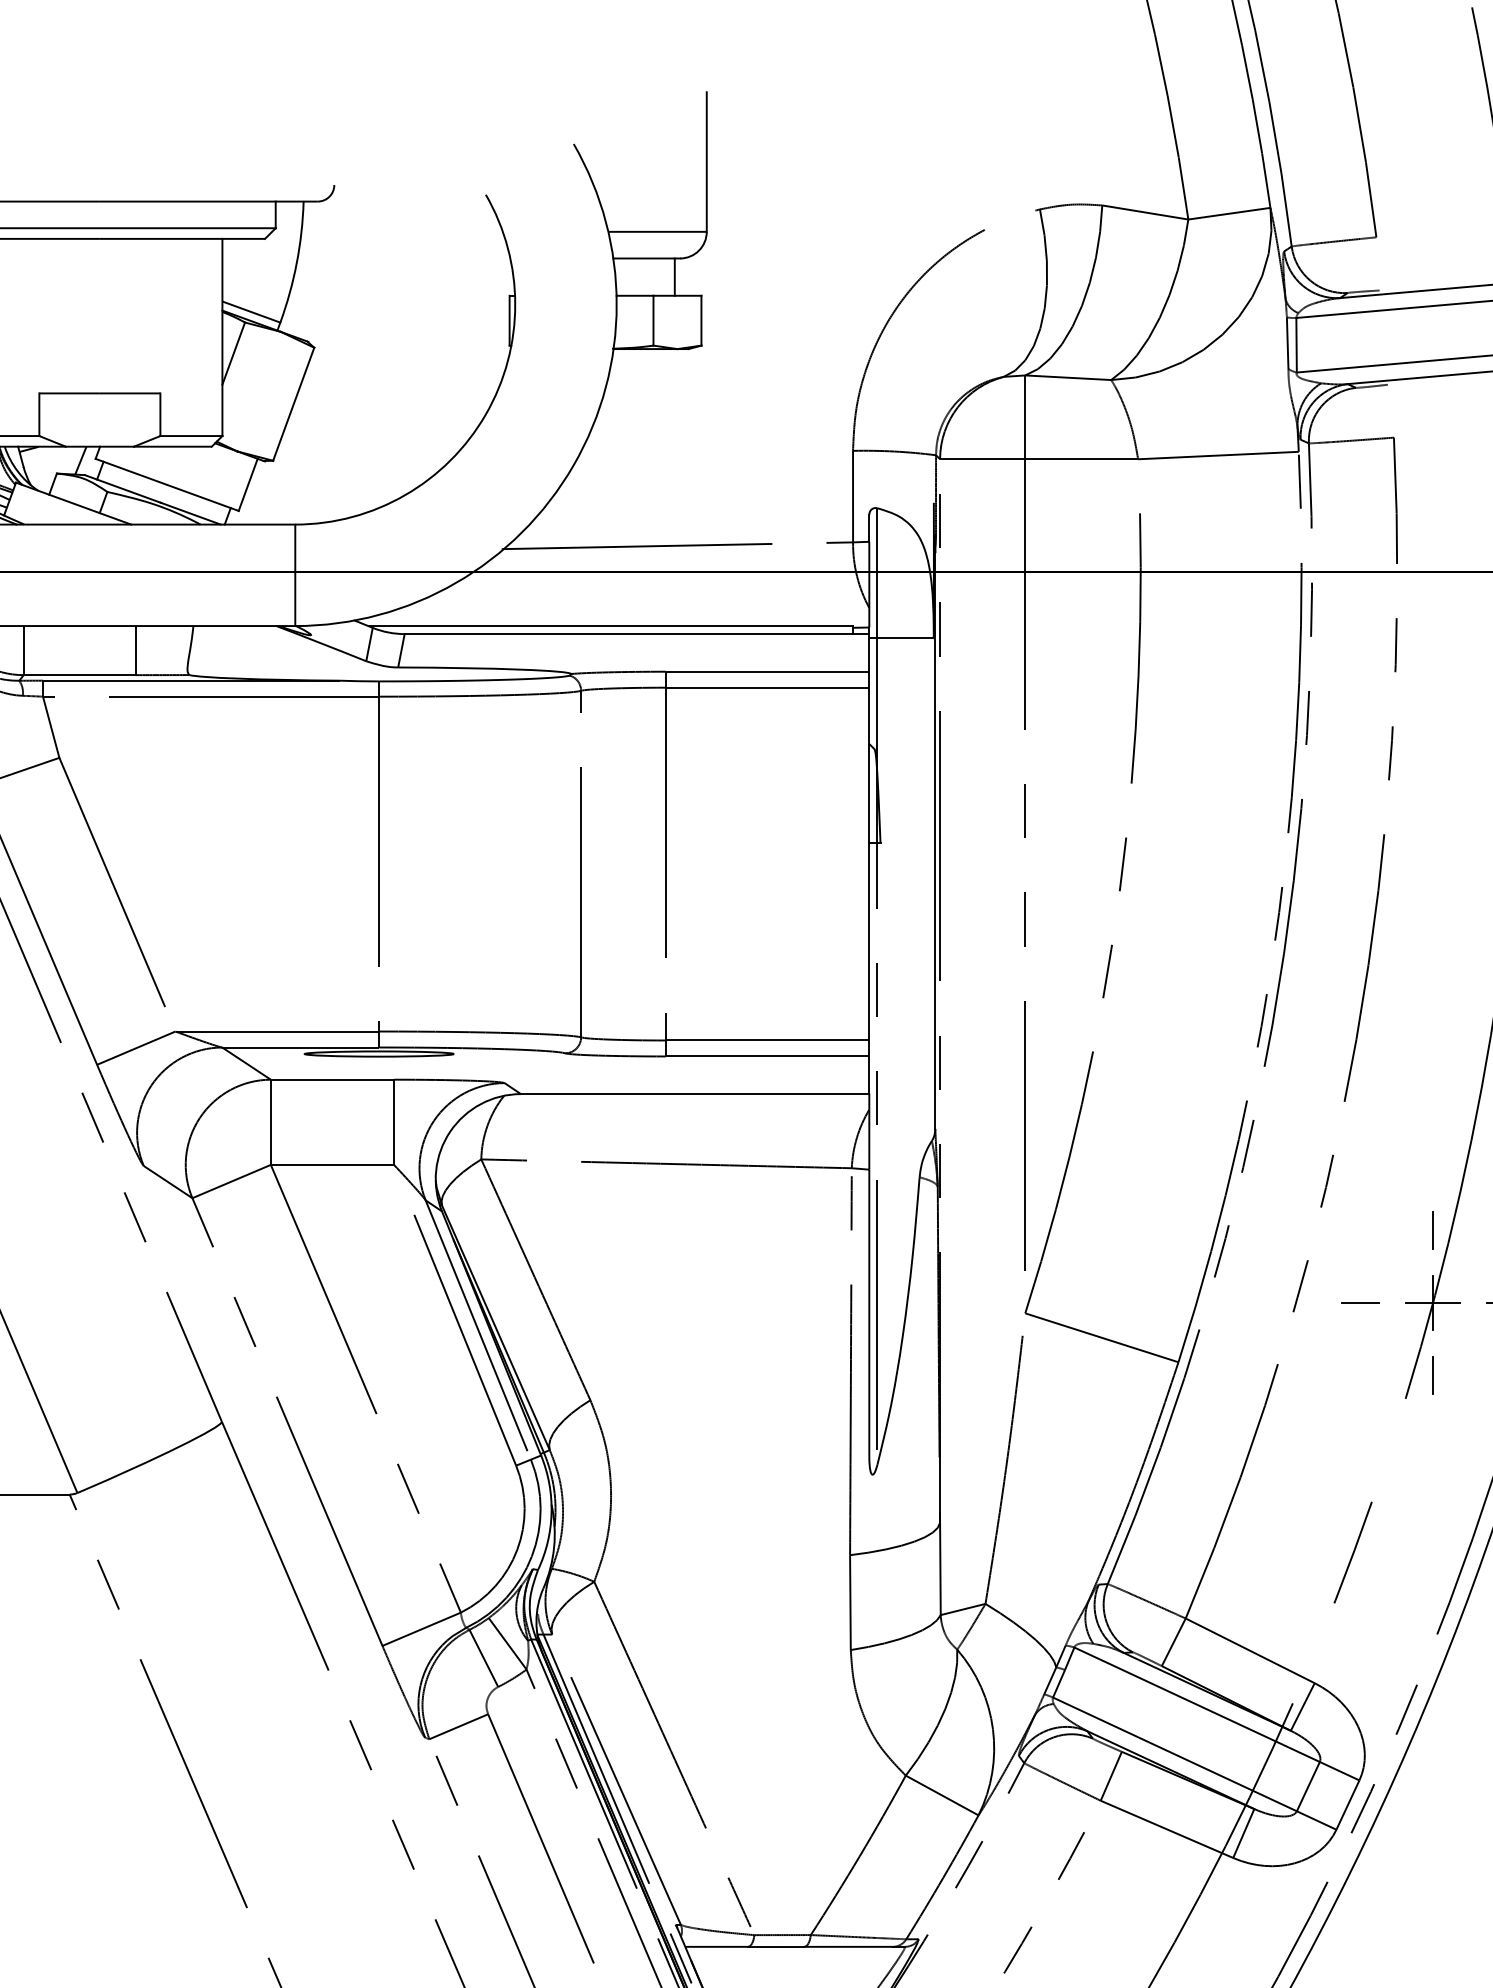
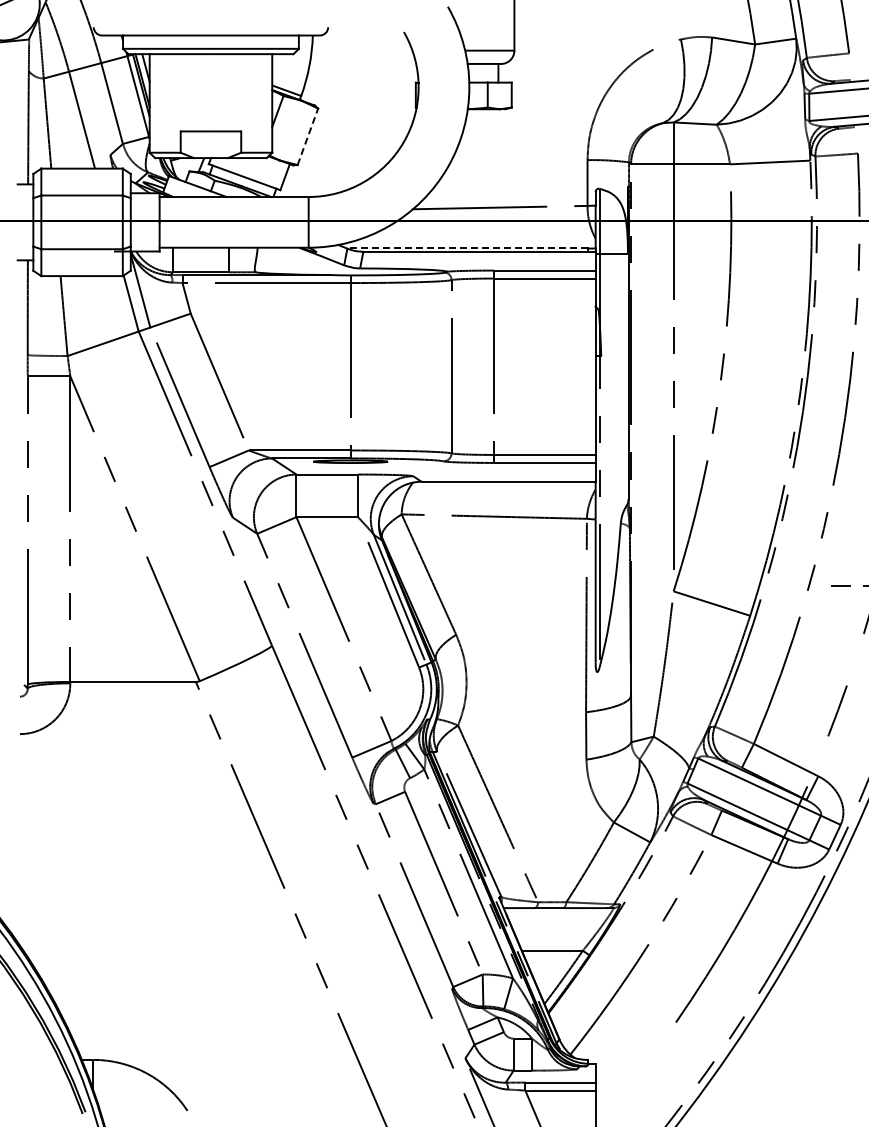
line: (294, 403) -> (308, 136), solid -> dashed
line: (608, 625) -> (465, 247), solid -> dashed

